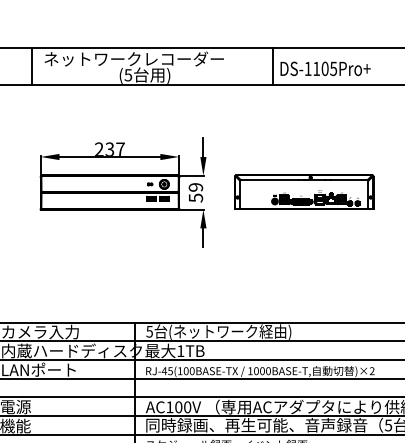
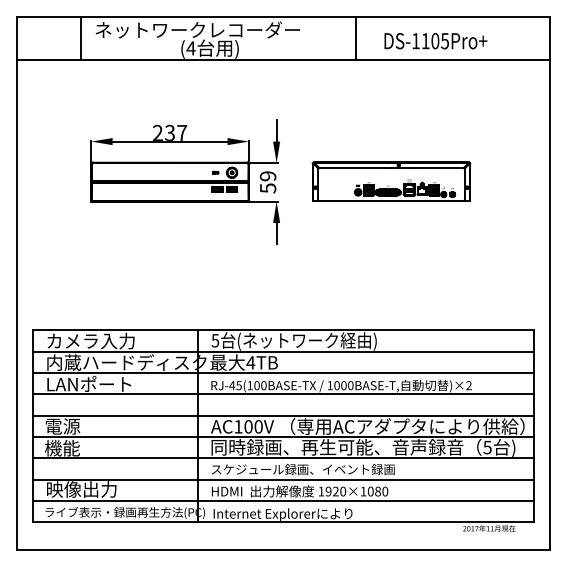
text: (325, 69) -> (435, 41), moved
text: (127, 75) -> (190, 48), (5 -> (4
text: (180, 350) -> (250, 362), 1TB -> 4TB

